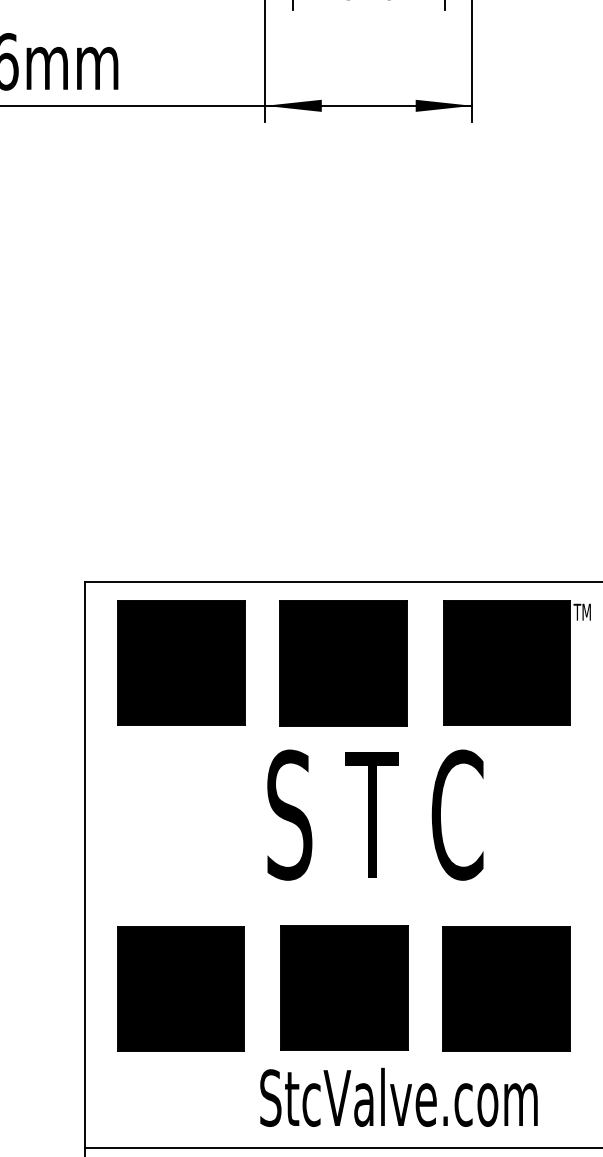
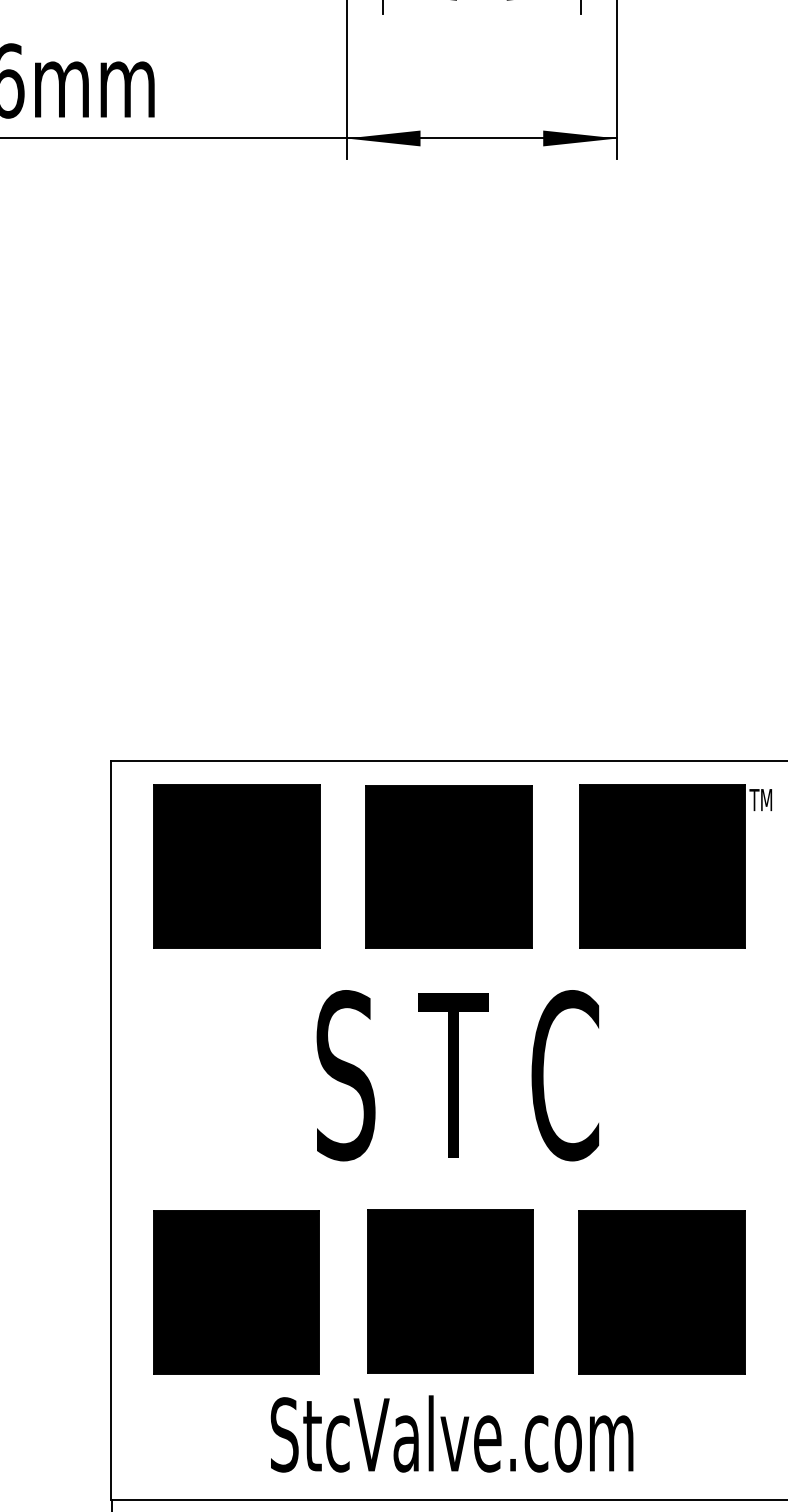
text: (375, 814) -> (458, 1074), moved
text: (398, 1096) -> (451, 1432), moved

